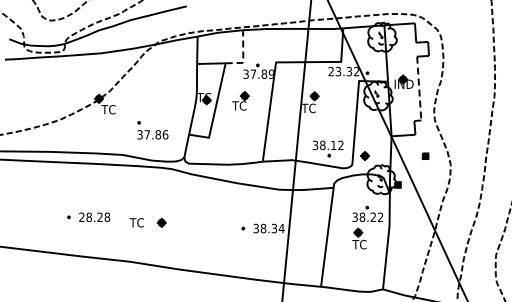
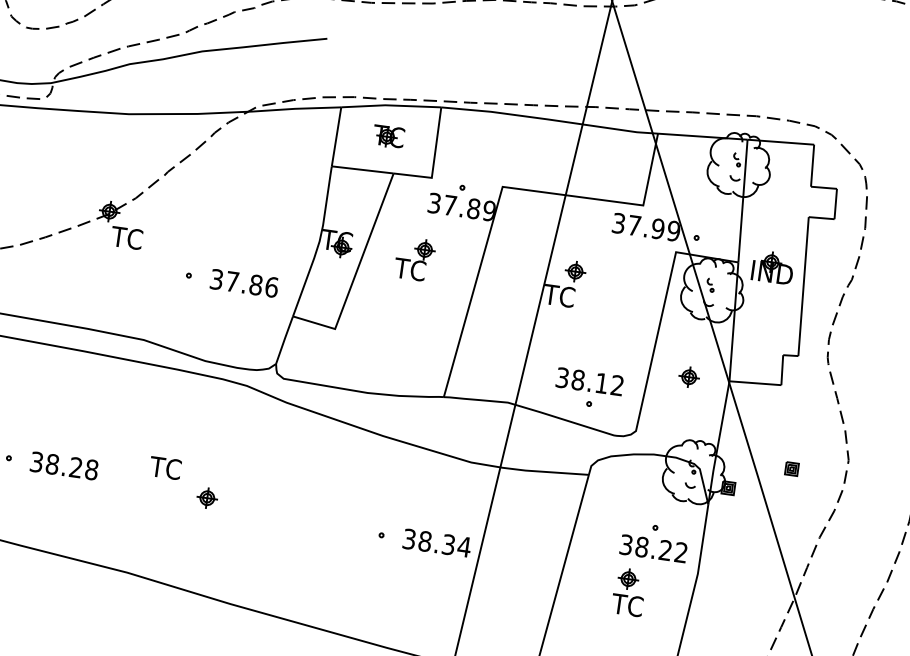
part: (221, 46) -> (389, 135), added
line: (243, 55) -> (434, 162), dashed -> solid
text: (343, 71) -> (645, 226), 23.32 -> 37.99
line: (419, 88) -> (804, 286), dashed -> solid
text: (152, 134) -> (243, 282), moved
part: (364, 155) -> (688, 375), moved
part: (425, 155) -> (791, 467), moved
text: (81, 217) -> (35, 462), 28.28 -> 38.28
text: (136, 222) -> (164, 467), moved

